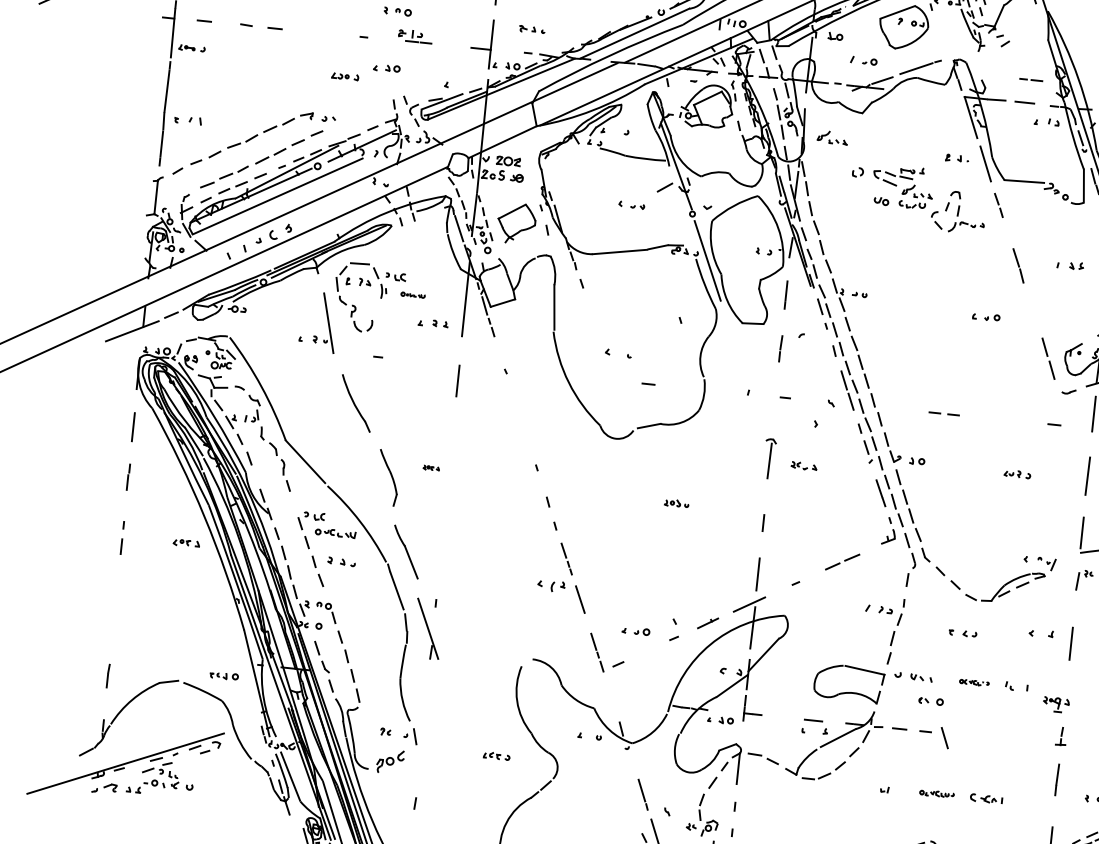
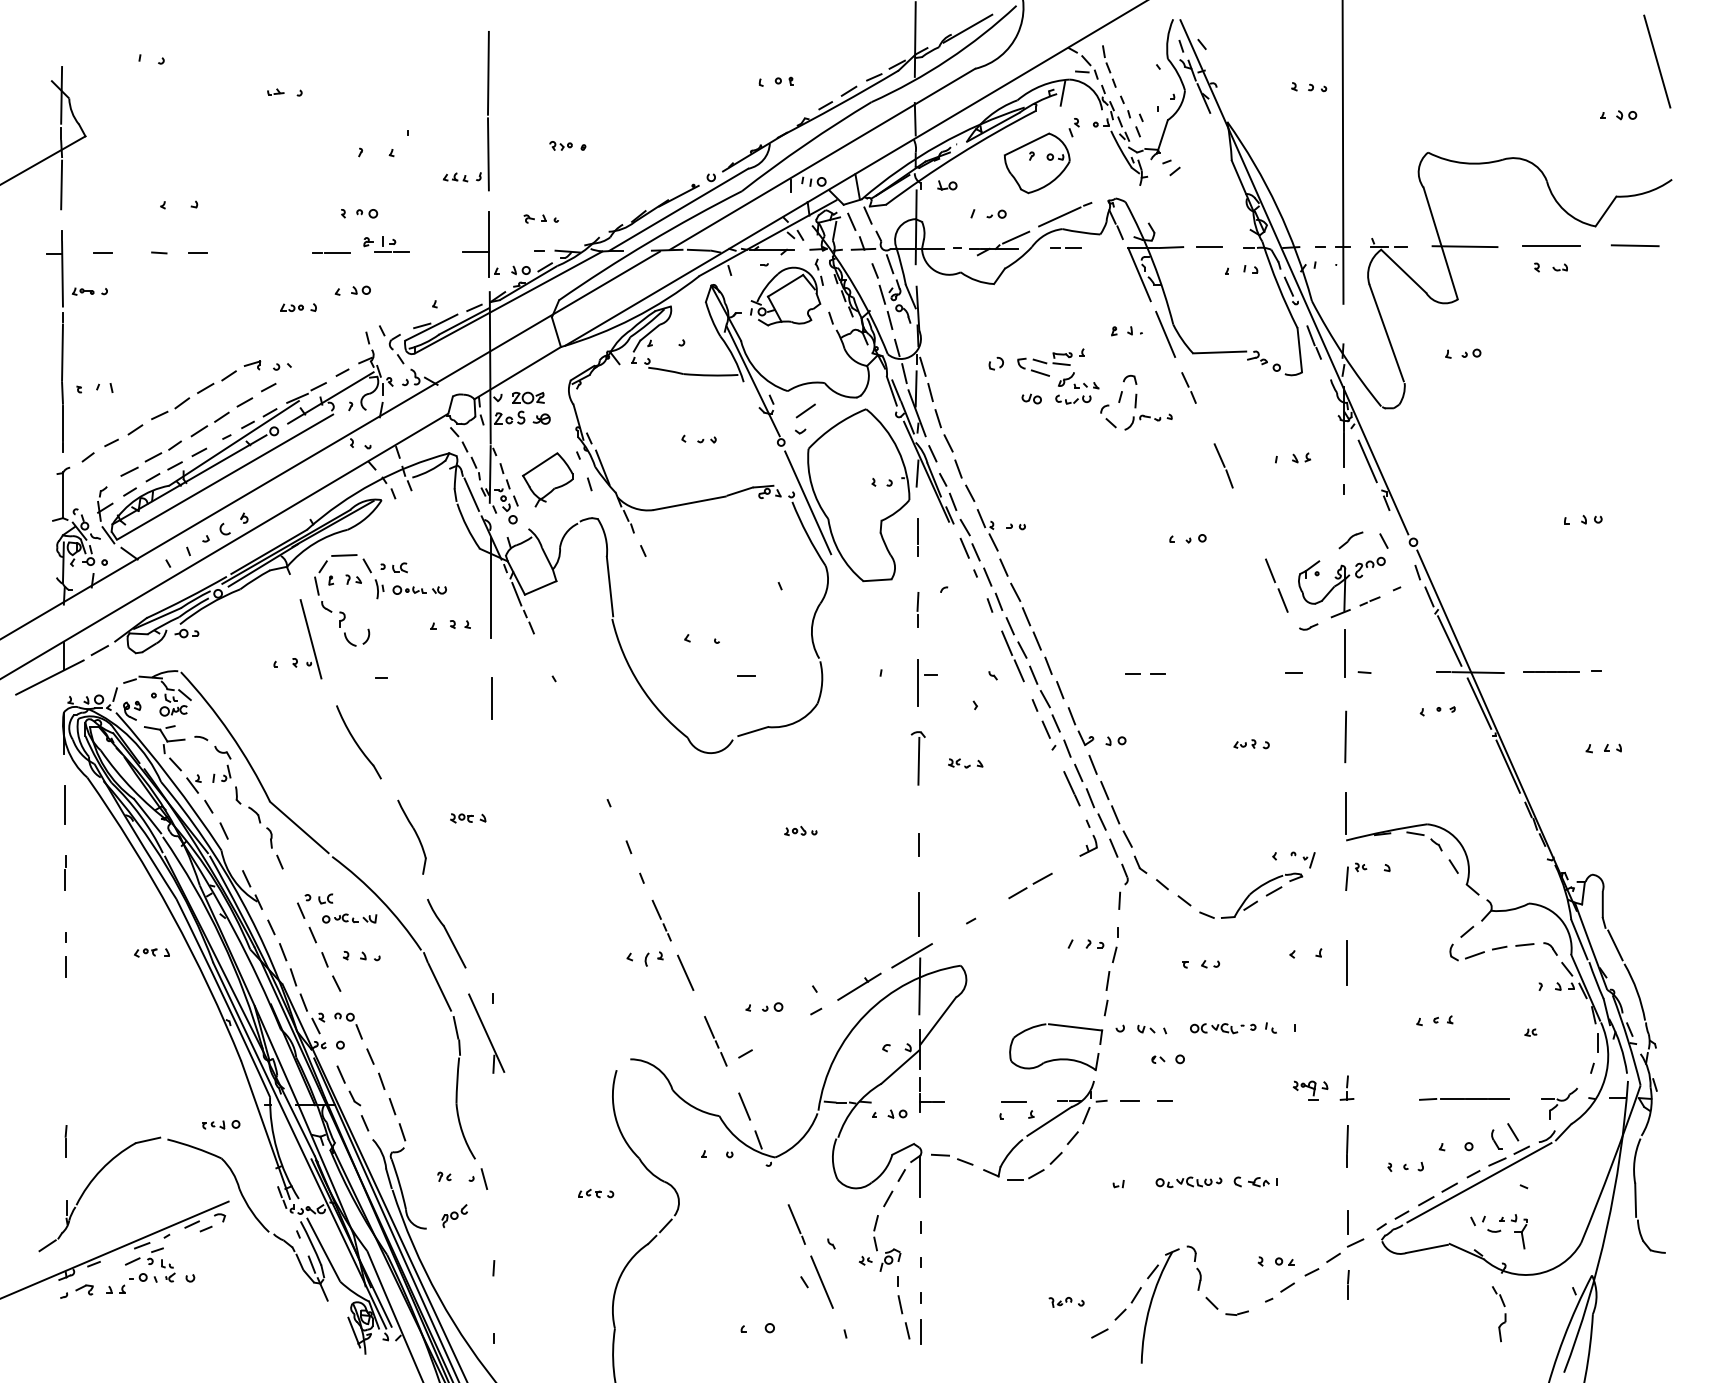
line: (378, 38) -> (337, 252), added
line: (1031, 79) -> (1065, 247), moved
part: (832, 137) -> (957, 320), removed
line: (664, 187) -> (805, 410), moved
part: (413, 294) -> (419, 589), size x1.67
line: (775, 402) -> (918, 682), added
part: (431, 468) -> (468, 818), size x1.67
part: (708, 623) -> (859, 986), size x1.67
part: (974, 682) -> (1223, 1028), size x1.67
part: (1056, 704) -> (1310, 1090), moved
line: (944, 738) -> (744, 1106), moved
part: (390, 762) -> (454, 1216), size x0.71
part: (936, 794) -> (1188, 1182), size x1.43

